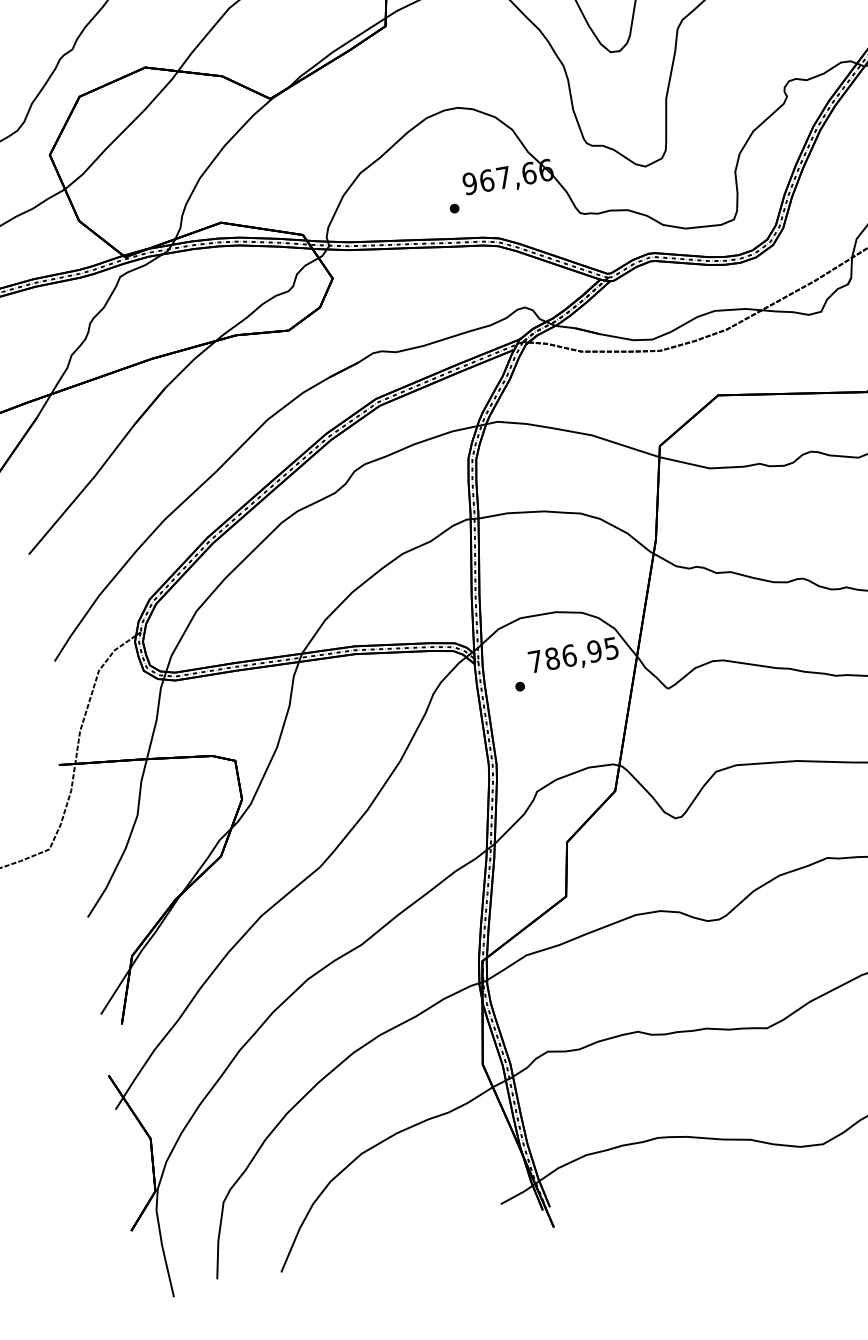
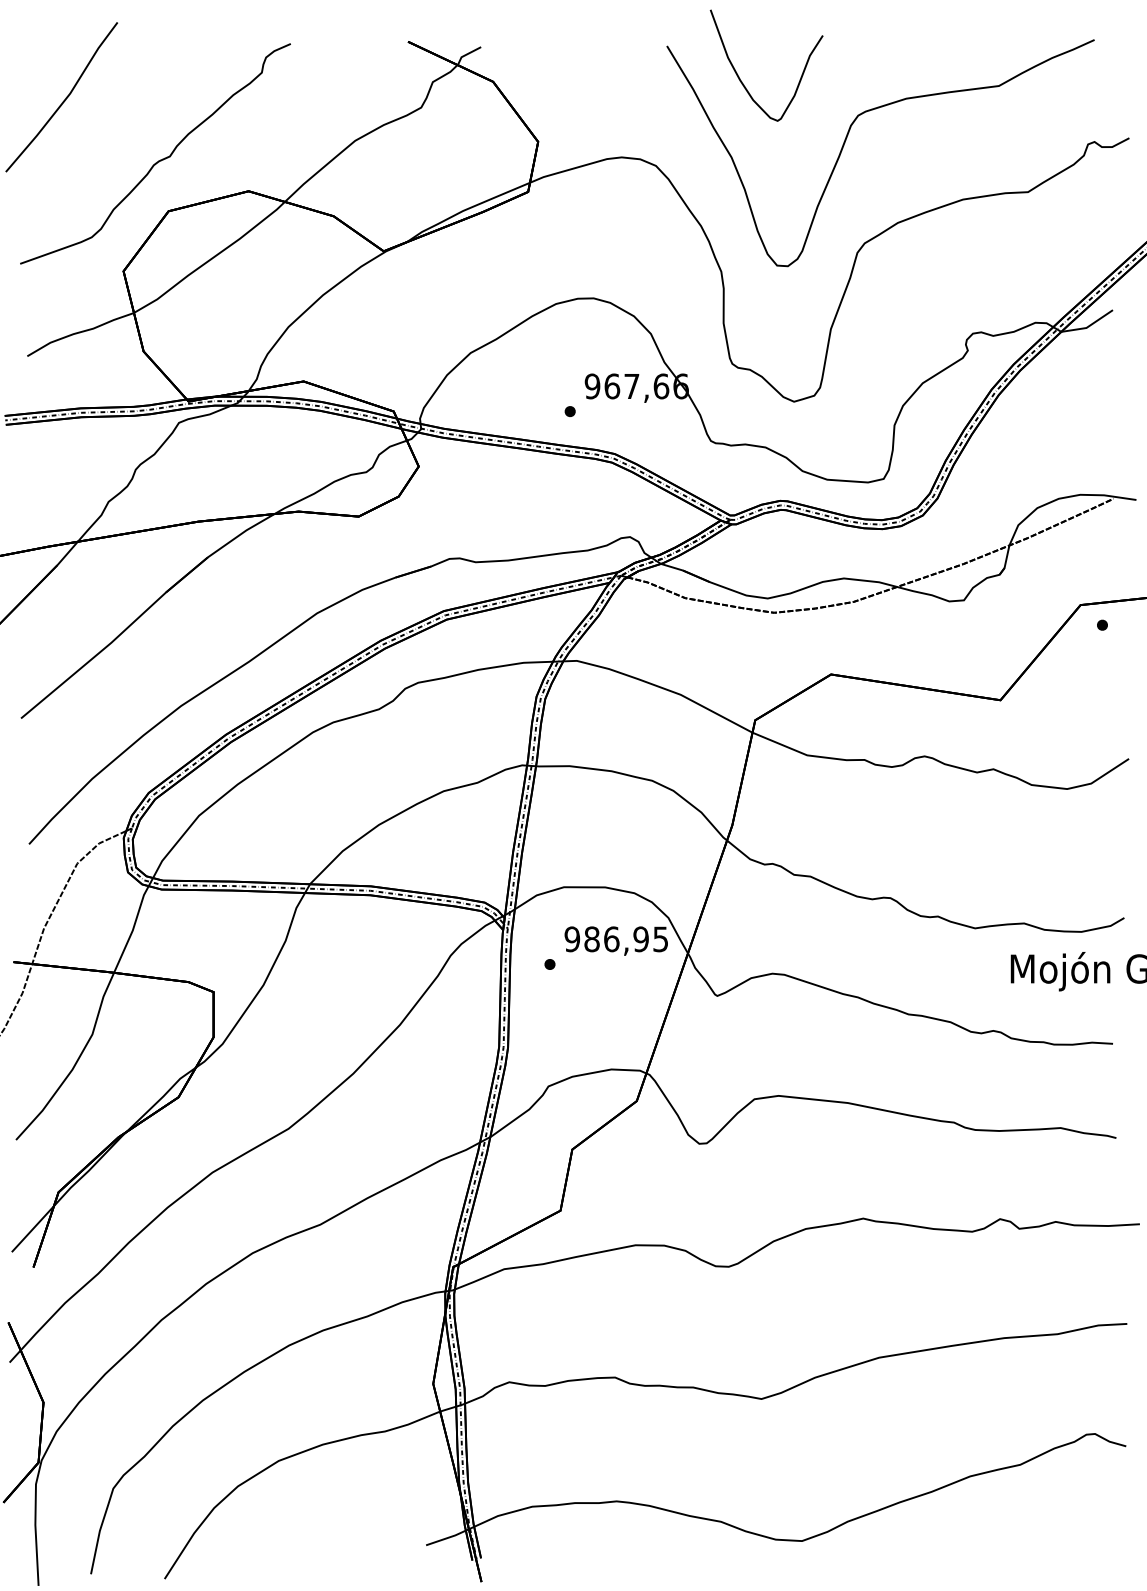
text: (535, 661) -> (572, 939), 786,95 -> 986,95

